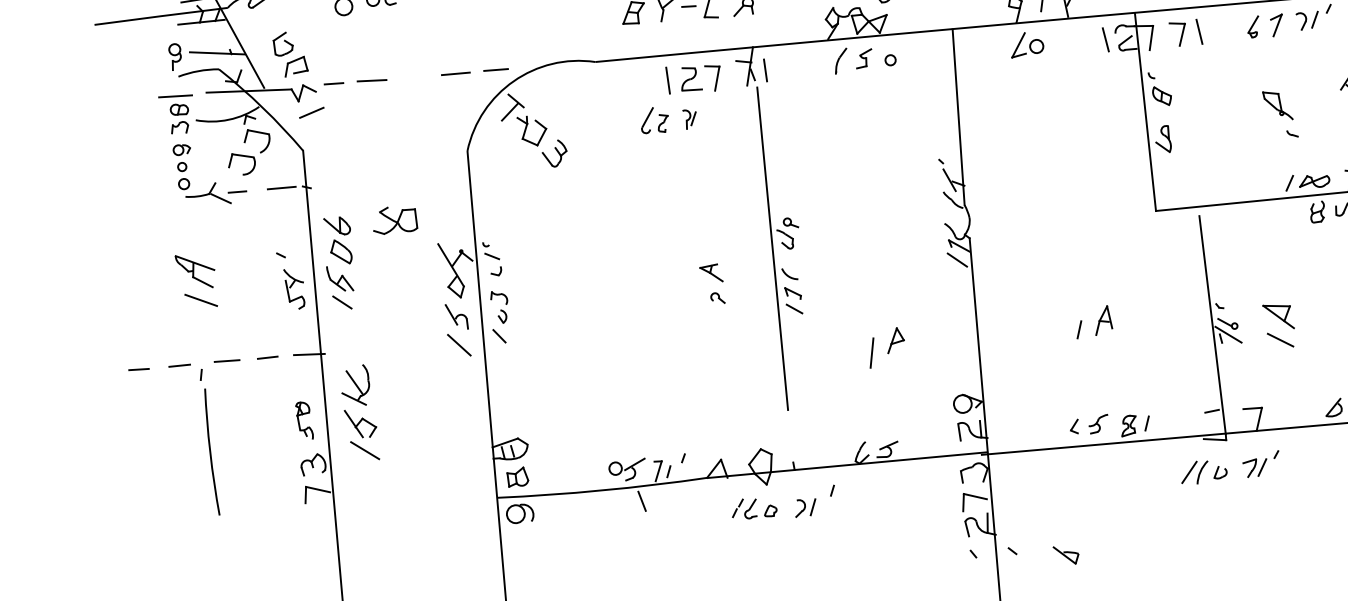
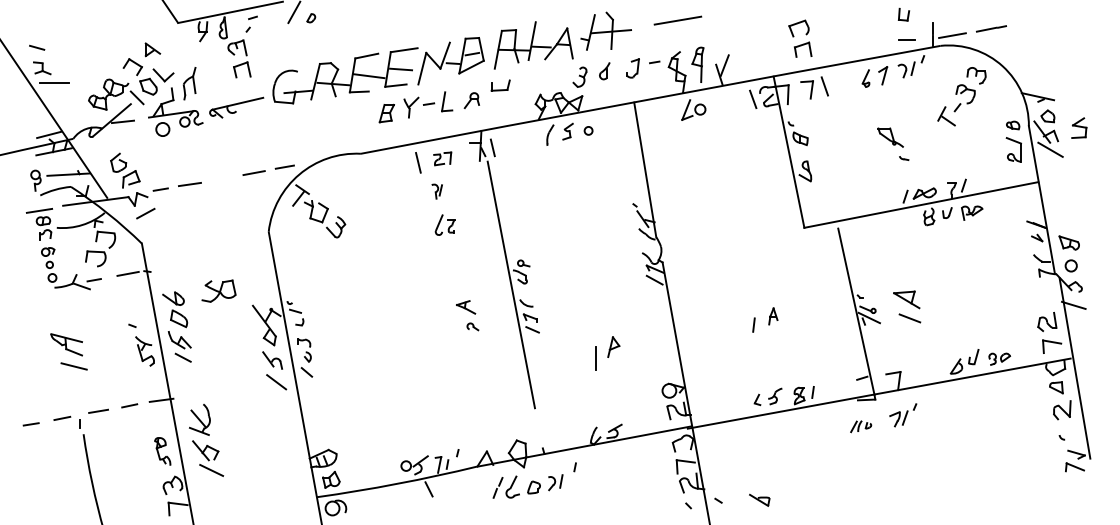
part: (699, 77) -> (442, 158), size x0.6
part: (654, 120) -> (444, 224), moved
part: (1105, 321) -> (773, 316), size x0.7
part: (1203, 472) -> (860, 426), size x0.6
part: (754, 509) -> (516, 487), size x1.4

